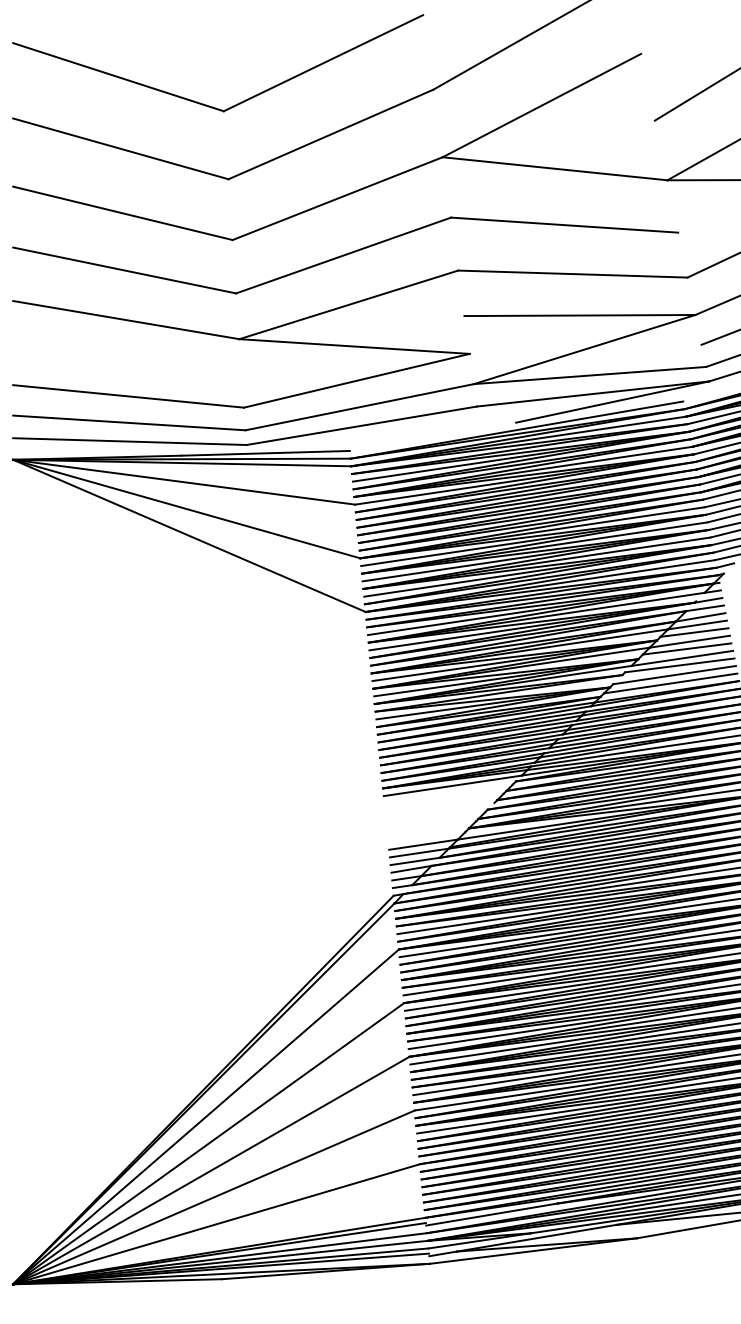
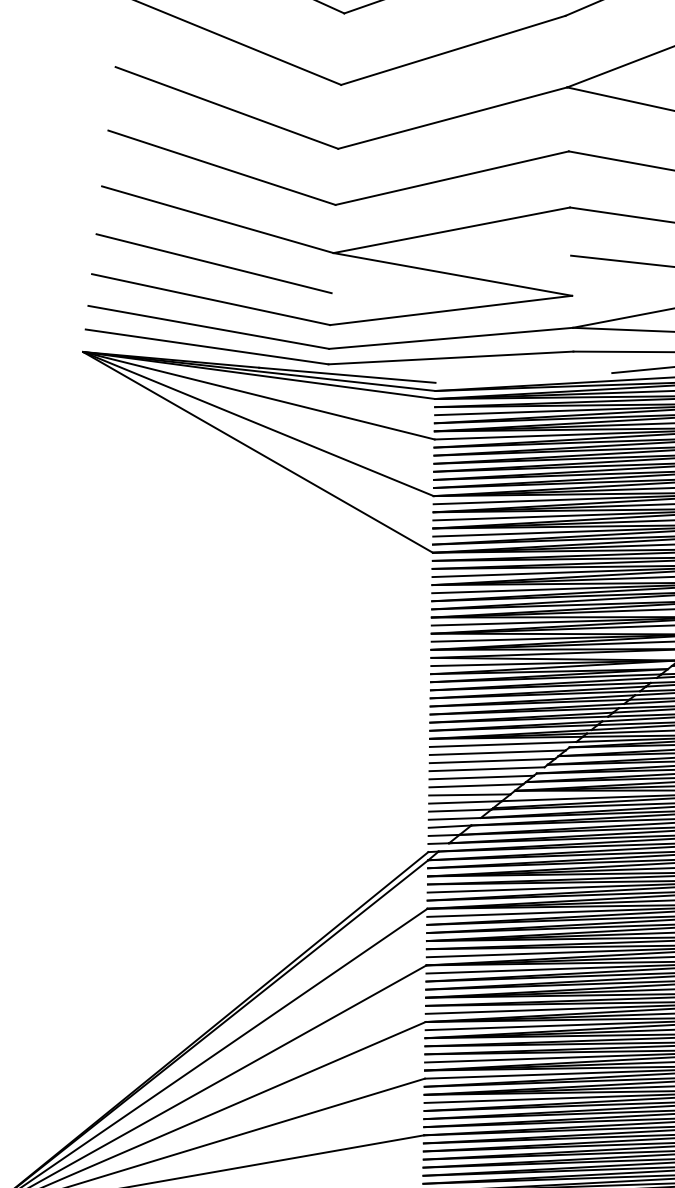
line: (127, 361) -> (214, 263), added
line: (448, 793) -> (497, 751), added
line: (444, 802) -> (492, 760), added
line: (440, 810) -> (487, 768), added
line: (435, 819) -> (481, 777), added
line: (431, 827) -> (475, 785), added
line: (426, 837) -> (469, 795), added

